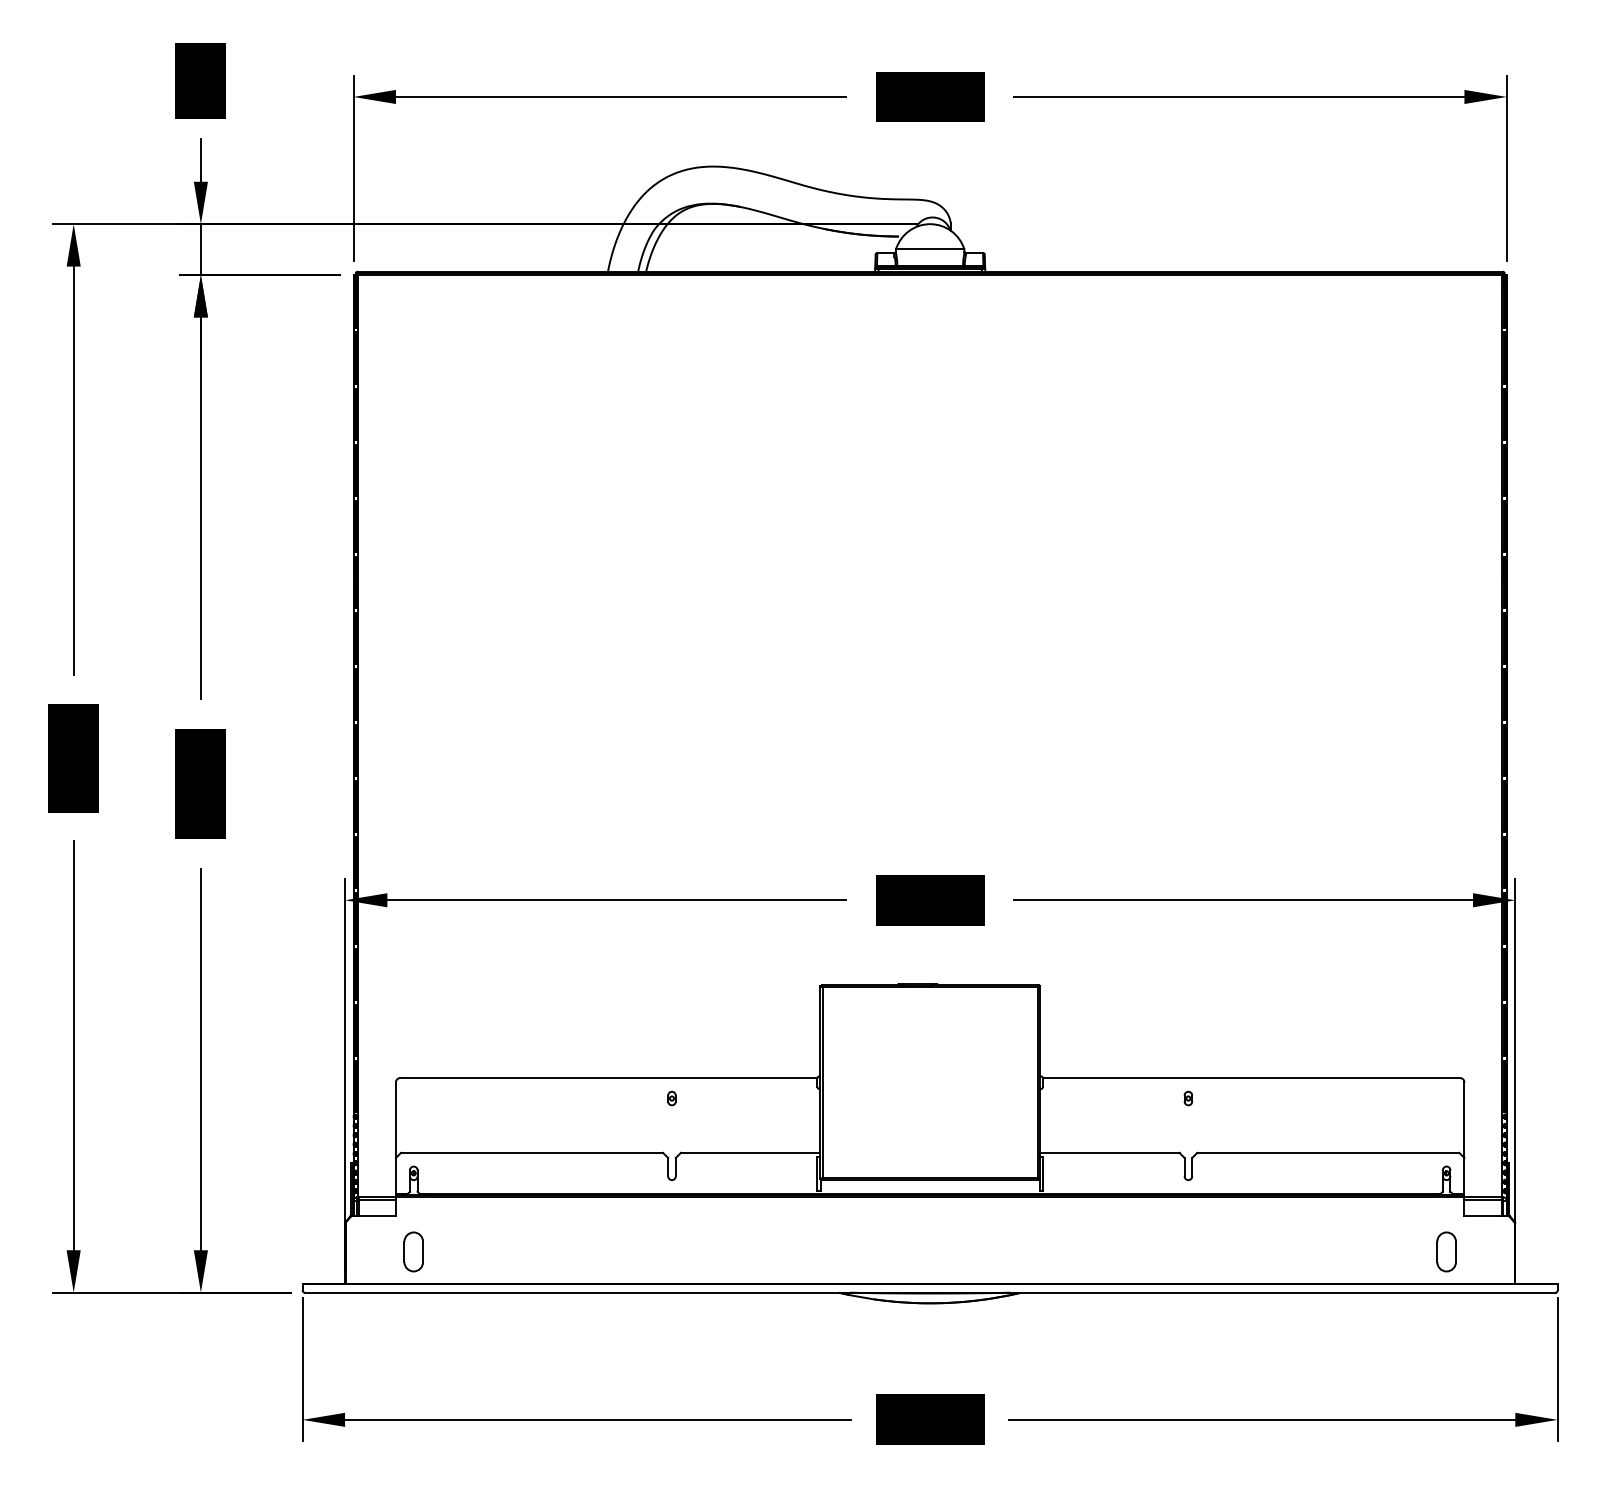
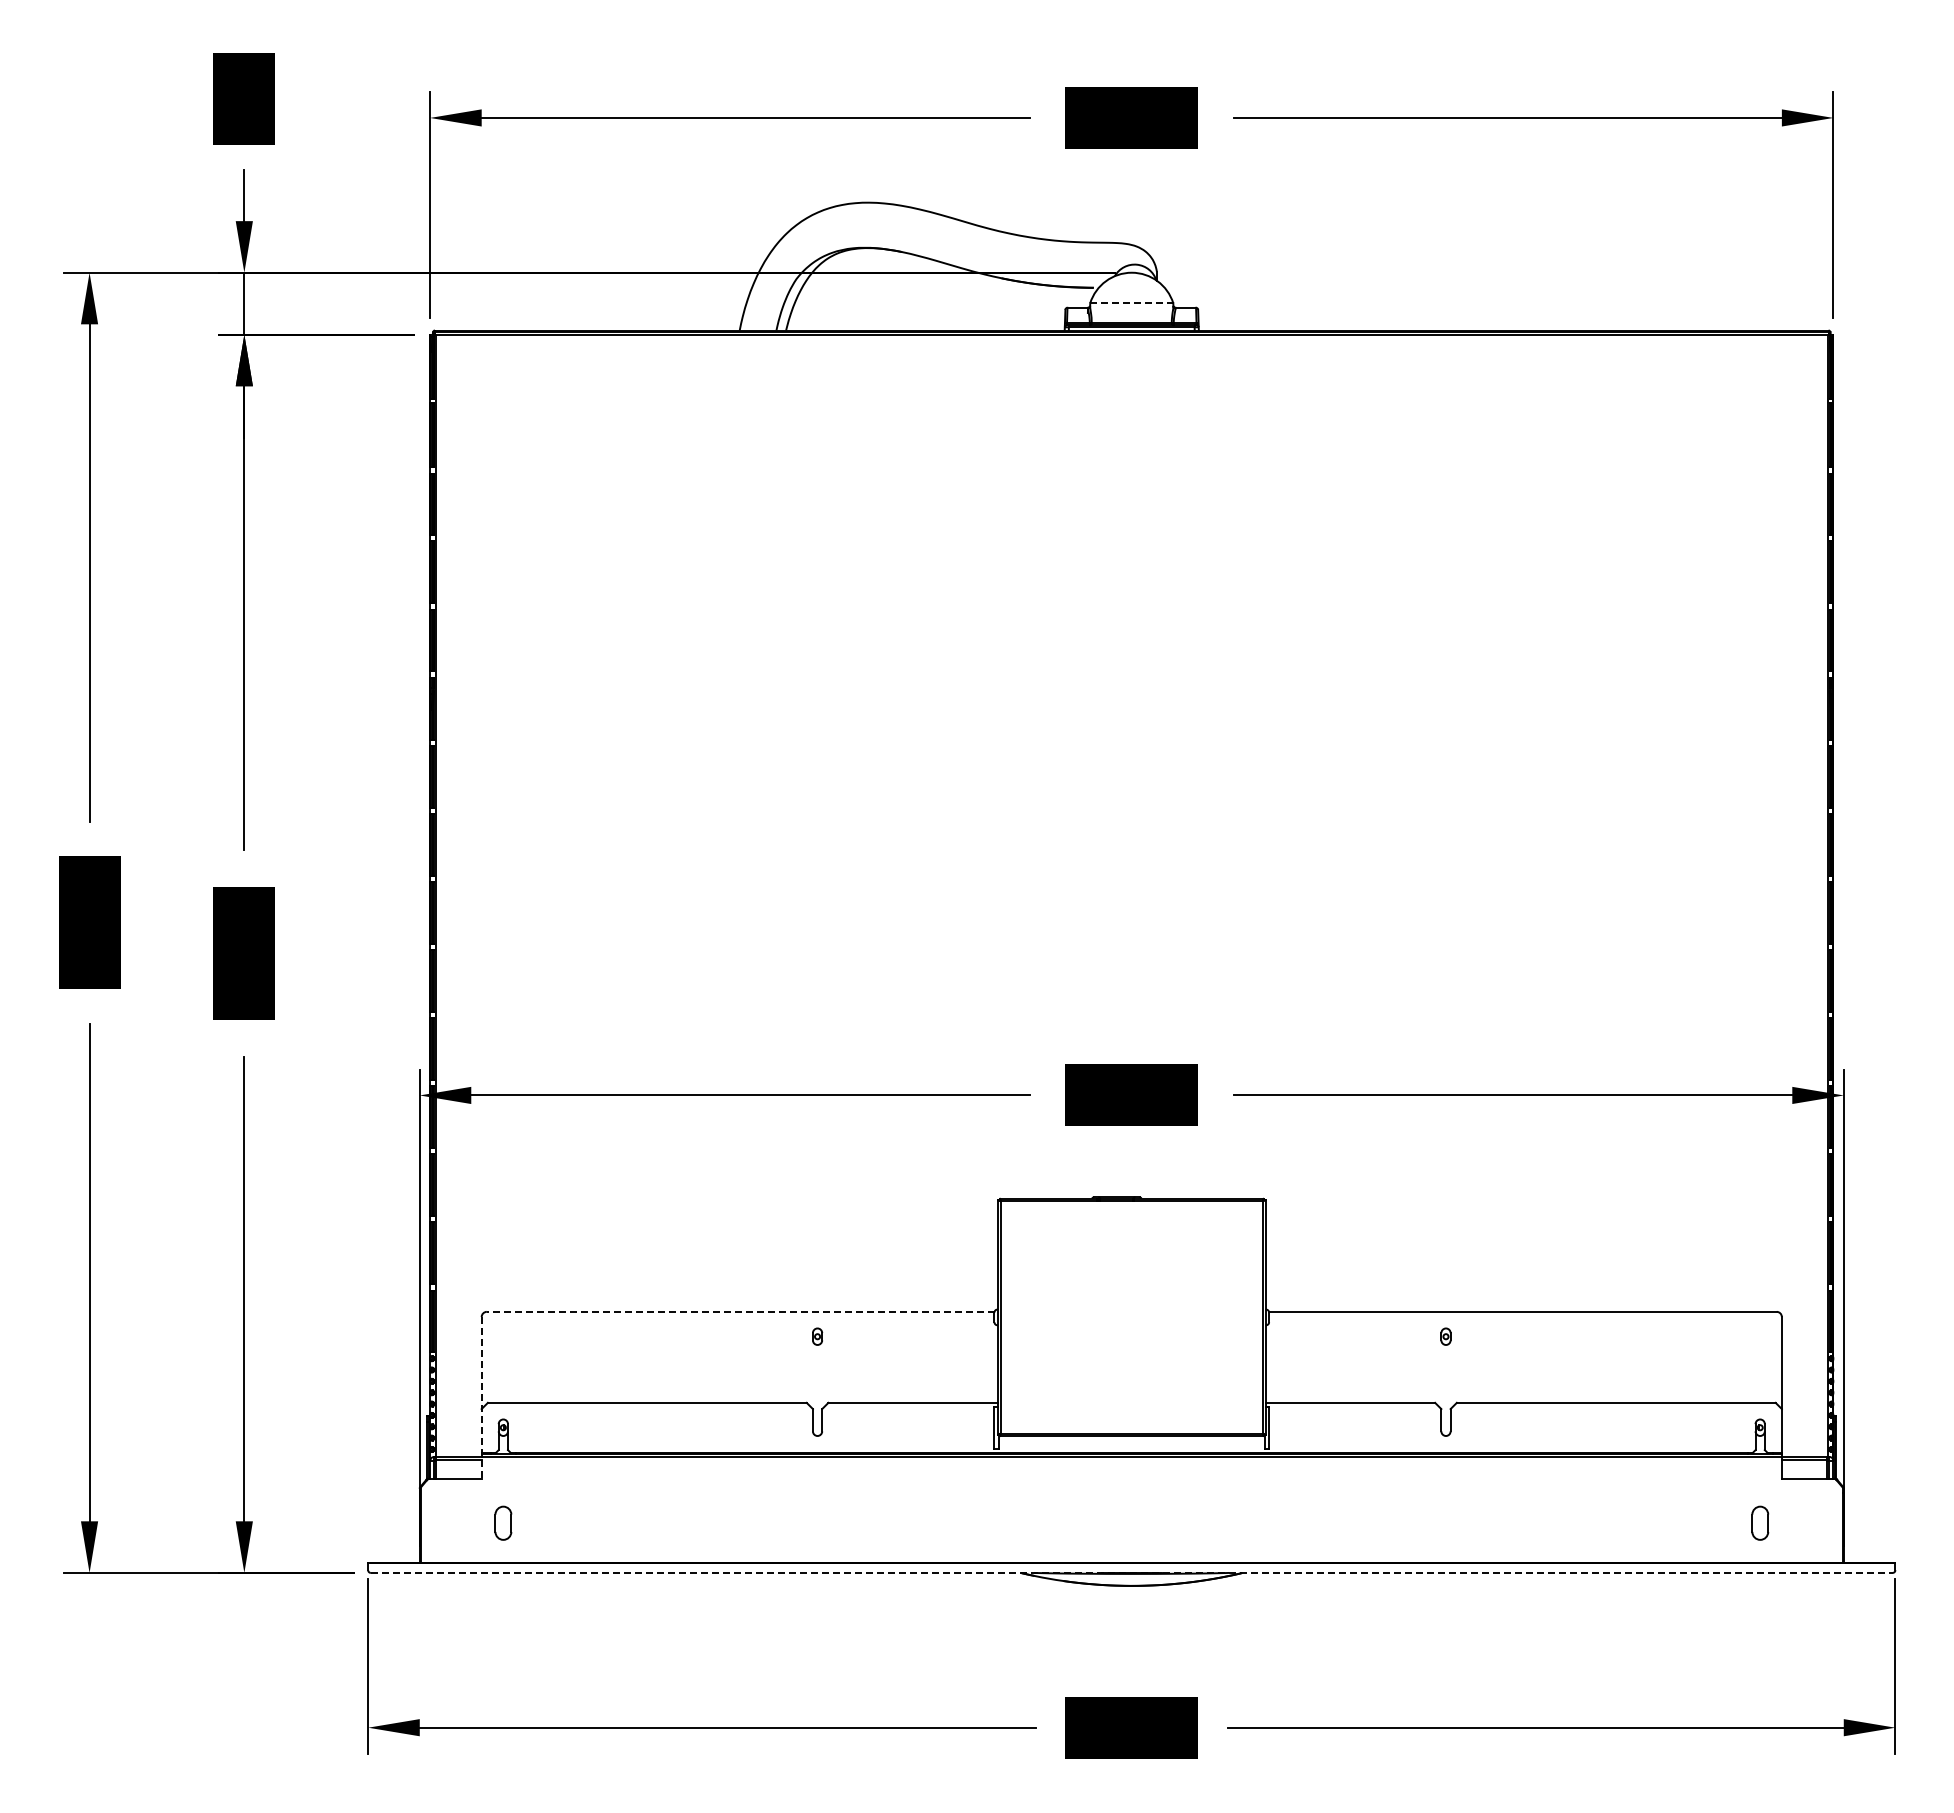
line: (929, 249) -> (1131, 303), solid -> dashed
line: (608, 1077) -> (740, 1311), solid -> dashed
line: (395, 1149) -> (481, 1398), solid -> dashed
part: (413, 1251) -> (503, 1522), size x0.7
part: (1446, 1251) -> (1760, 1522), size x0.7
line: (929, 1292) -> (1131, 1572), solid -> dashed

